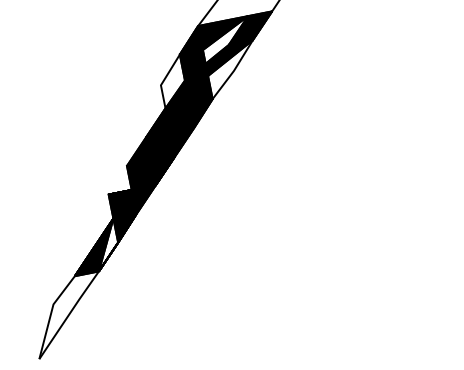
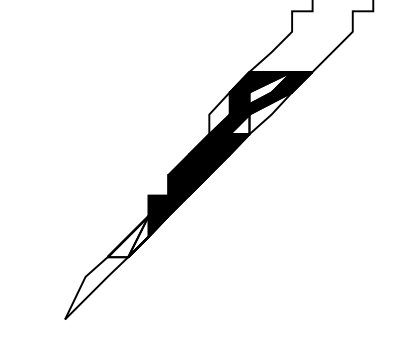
fill: (198, 89) -> (239, 124), removed
fill: (93, 247) -> (127, 236), removed

